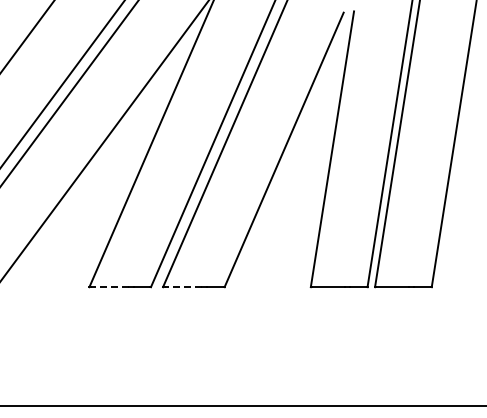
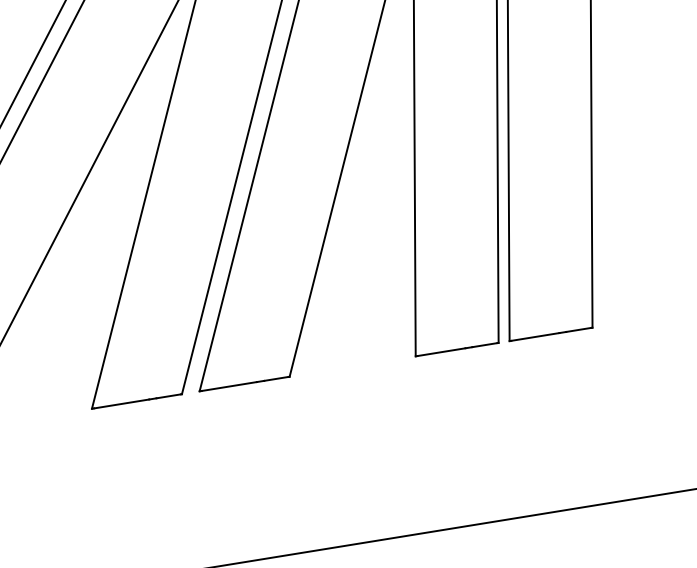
line: (109, 287) -> (121, 404), dashed -> solid
line: (183, 287) -> (229, 386), dashed -> solid

